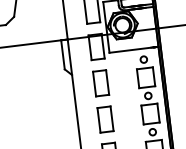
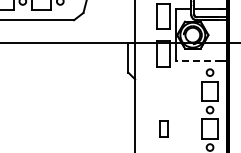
line: (131, 50) -> (198, 61), solid -> dashed
part: (100, 83) -> (163, 91), removed
part: (105, 119) -> (163, 128), size x0.6

